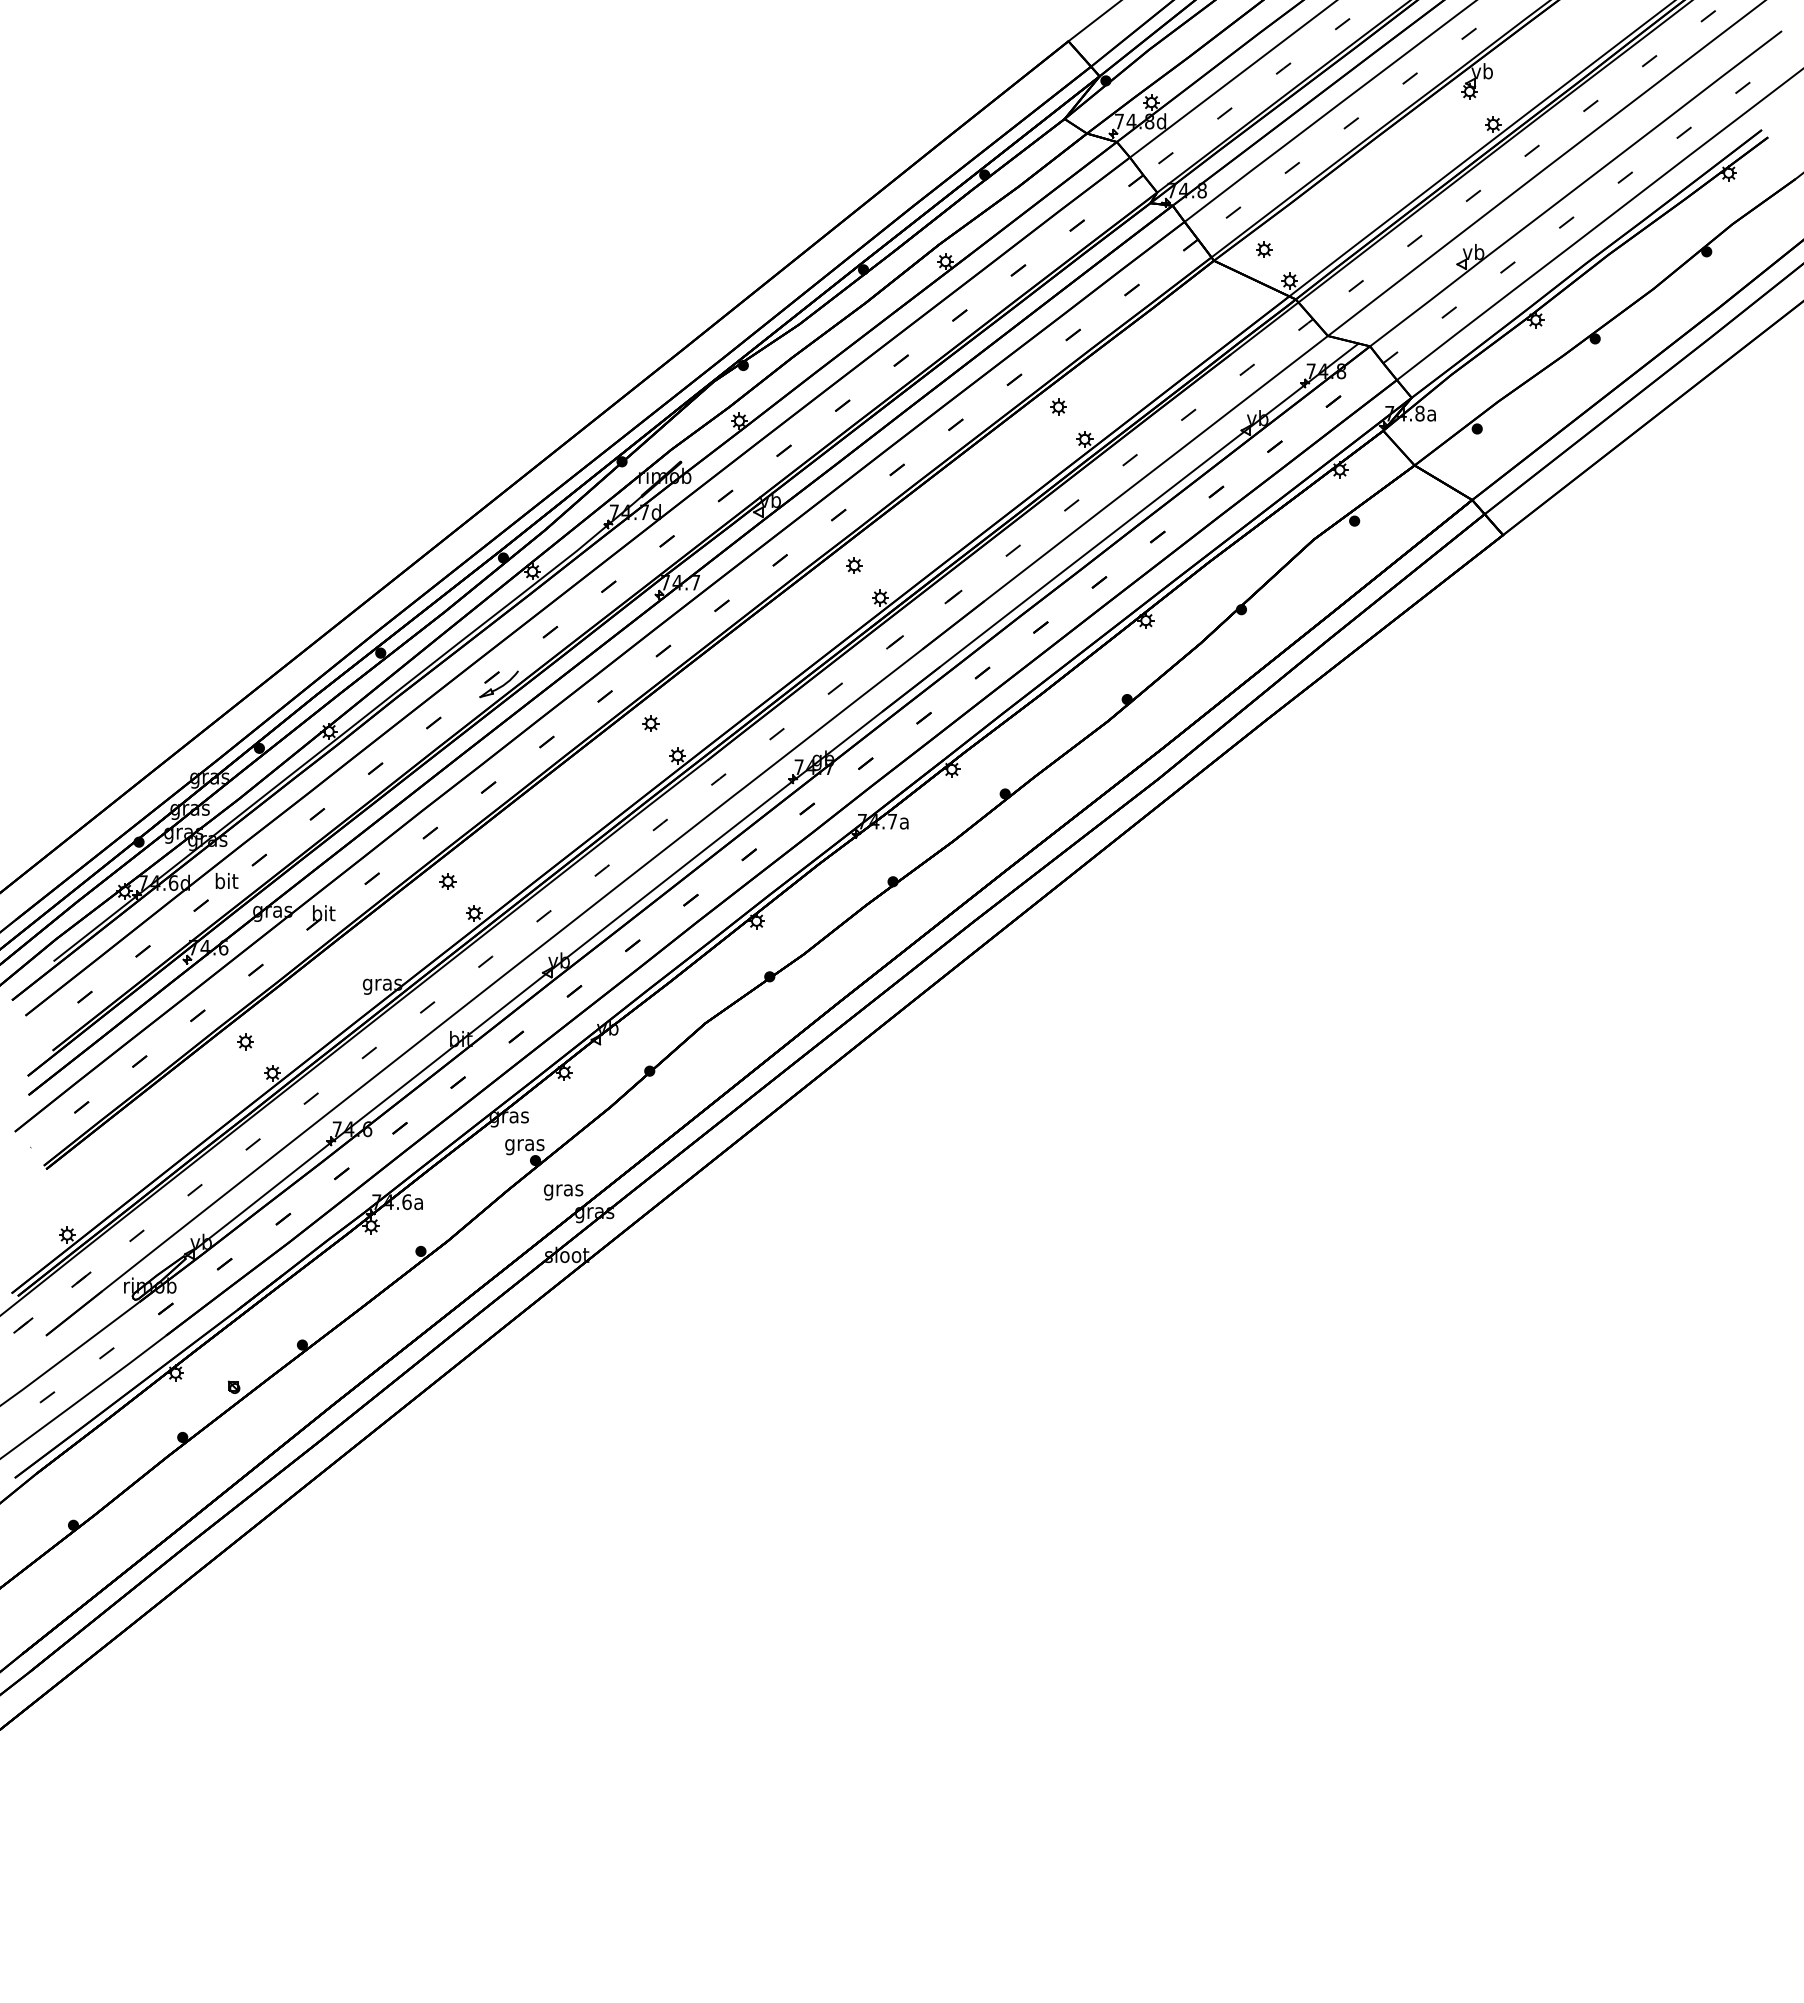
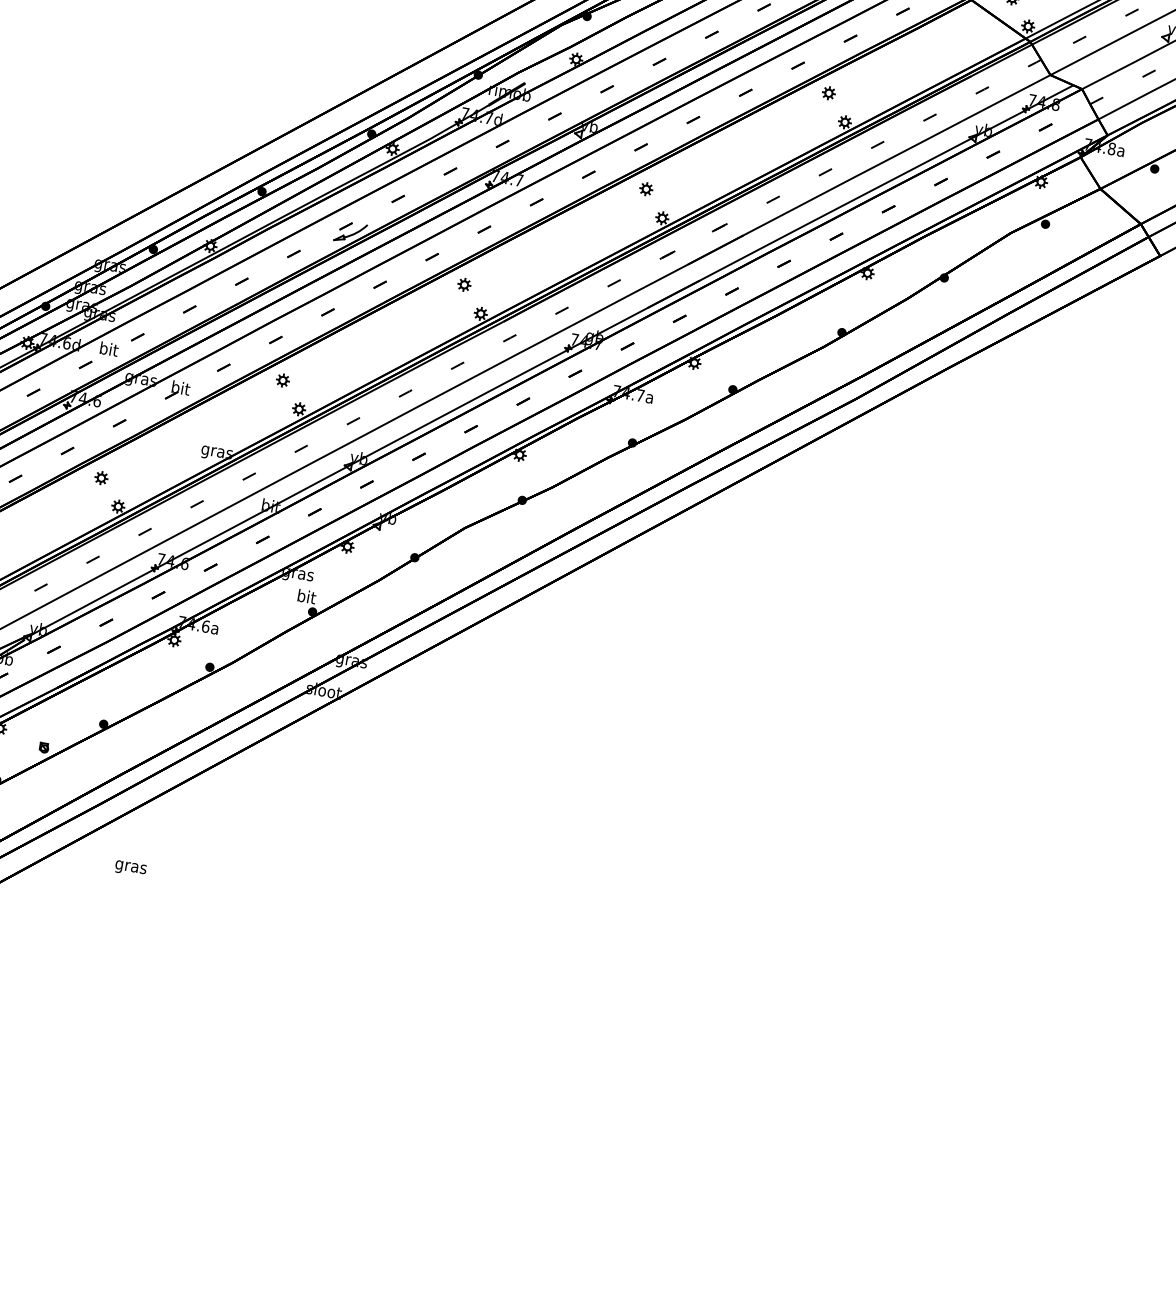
text: (524, 1144) -> (306, 597), gras -> bit
text: (563, 1192) -> (130, 868), moved

